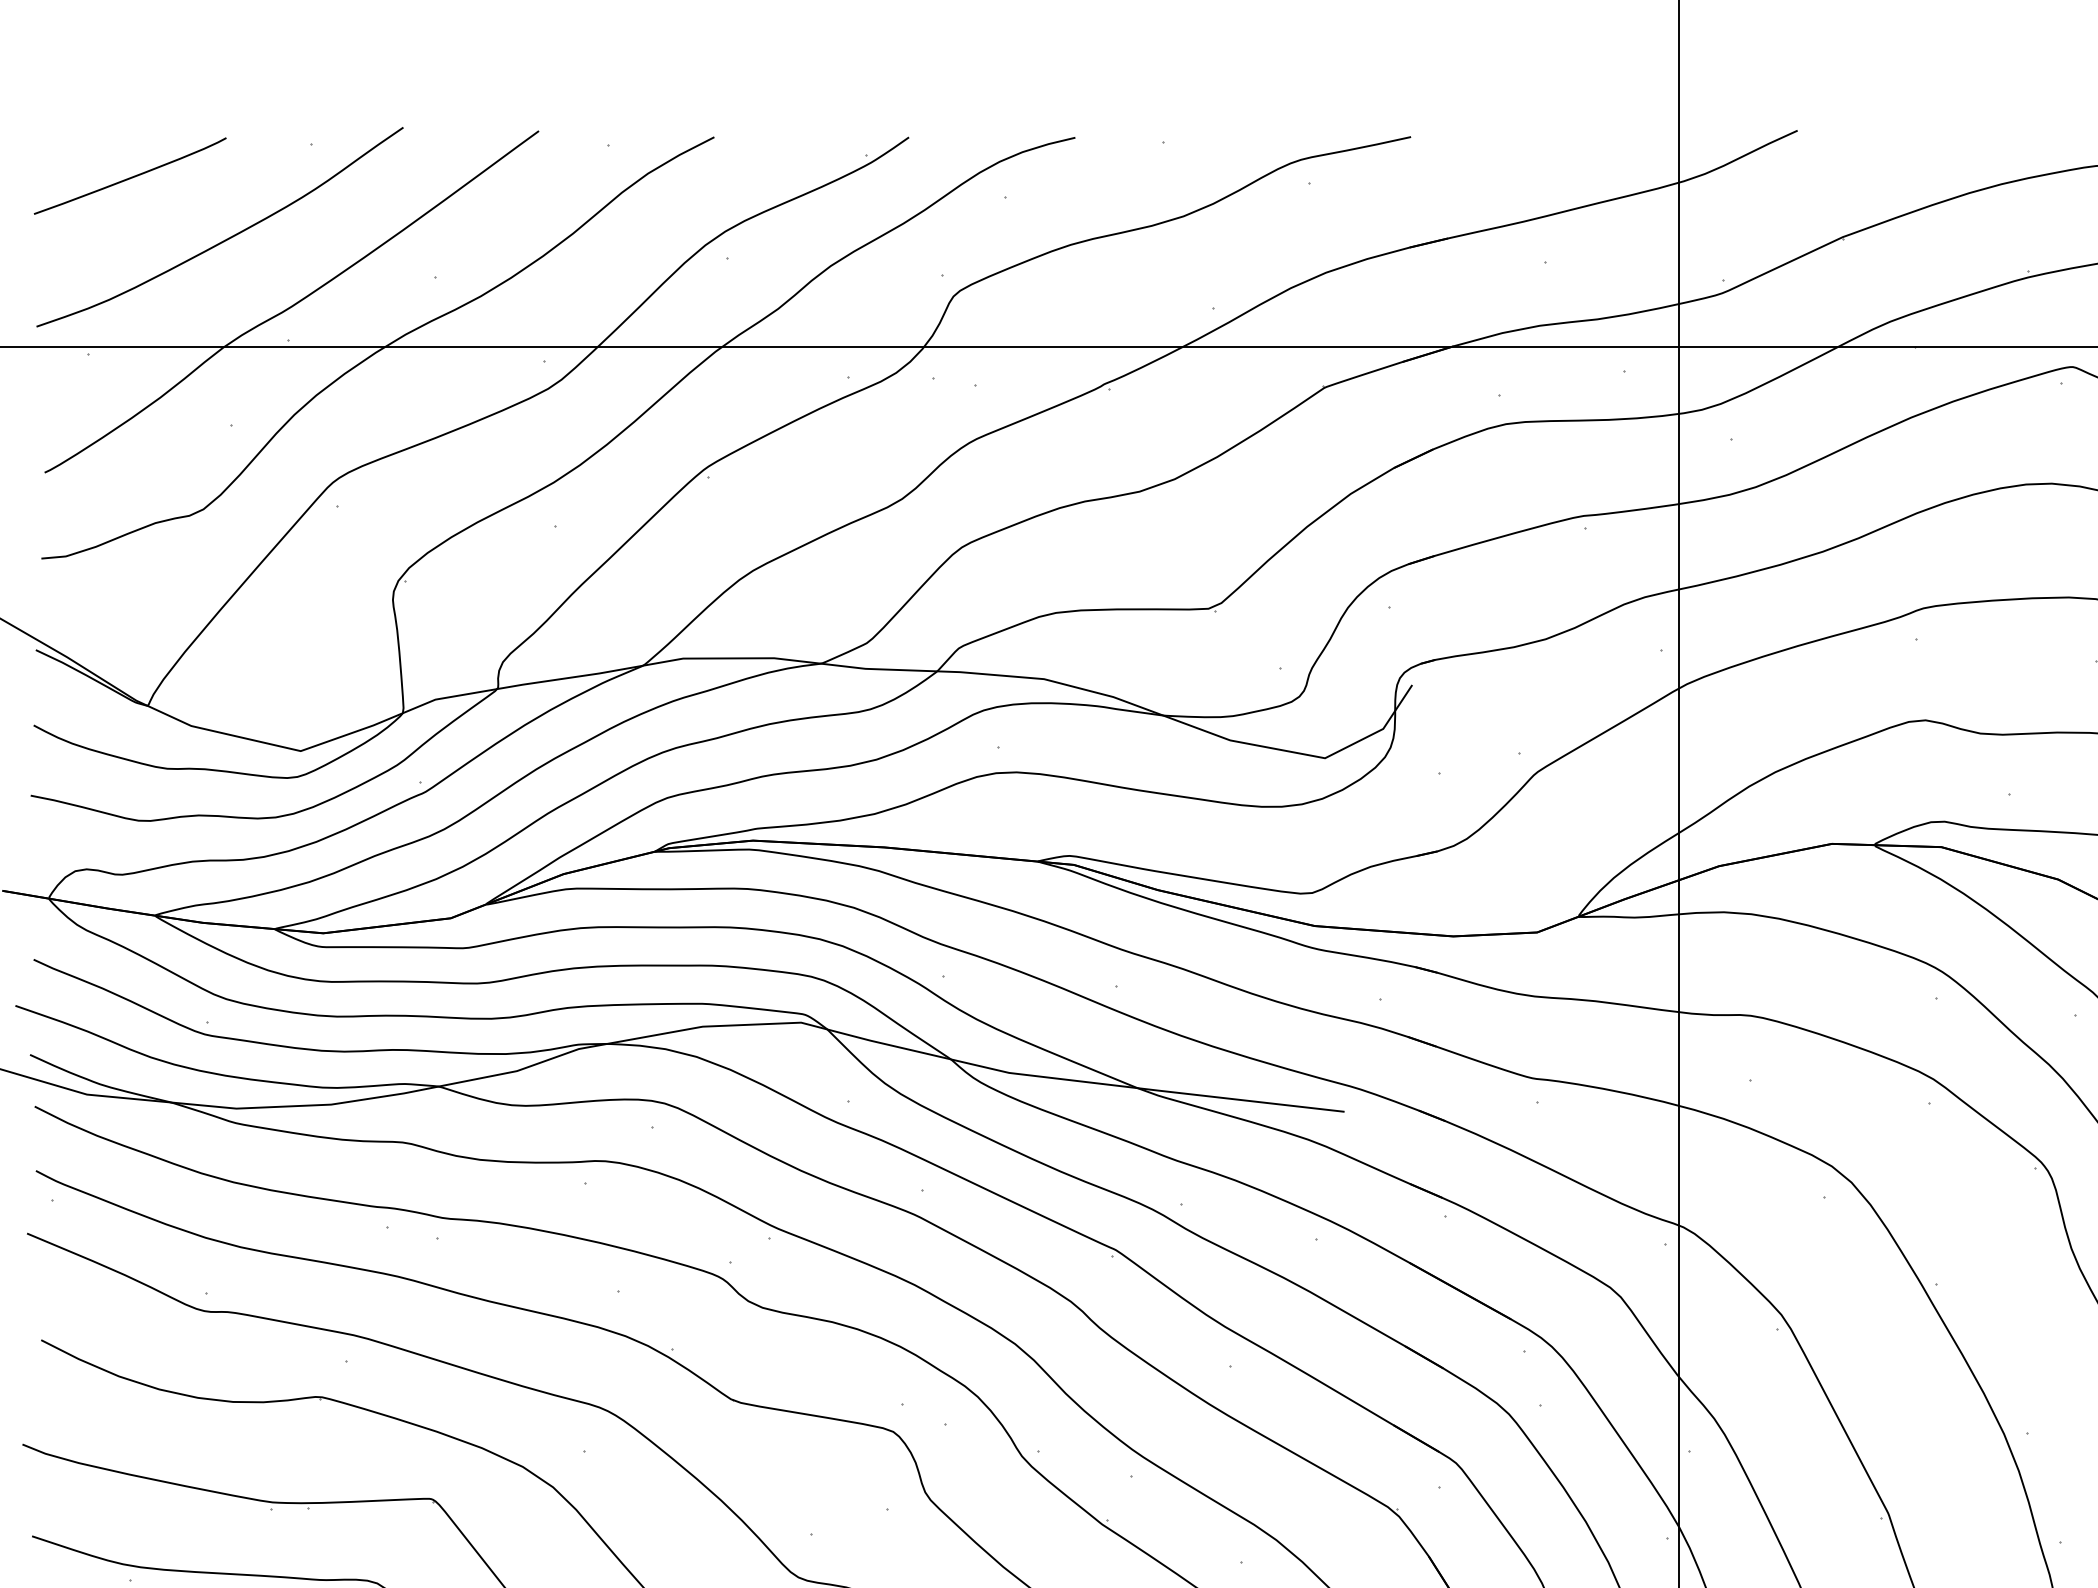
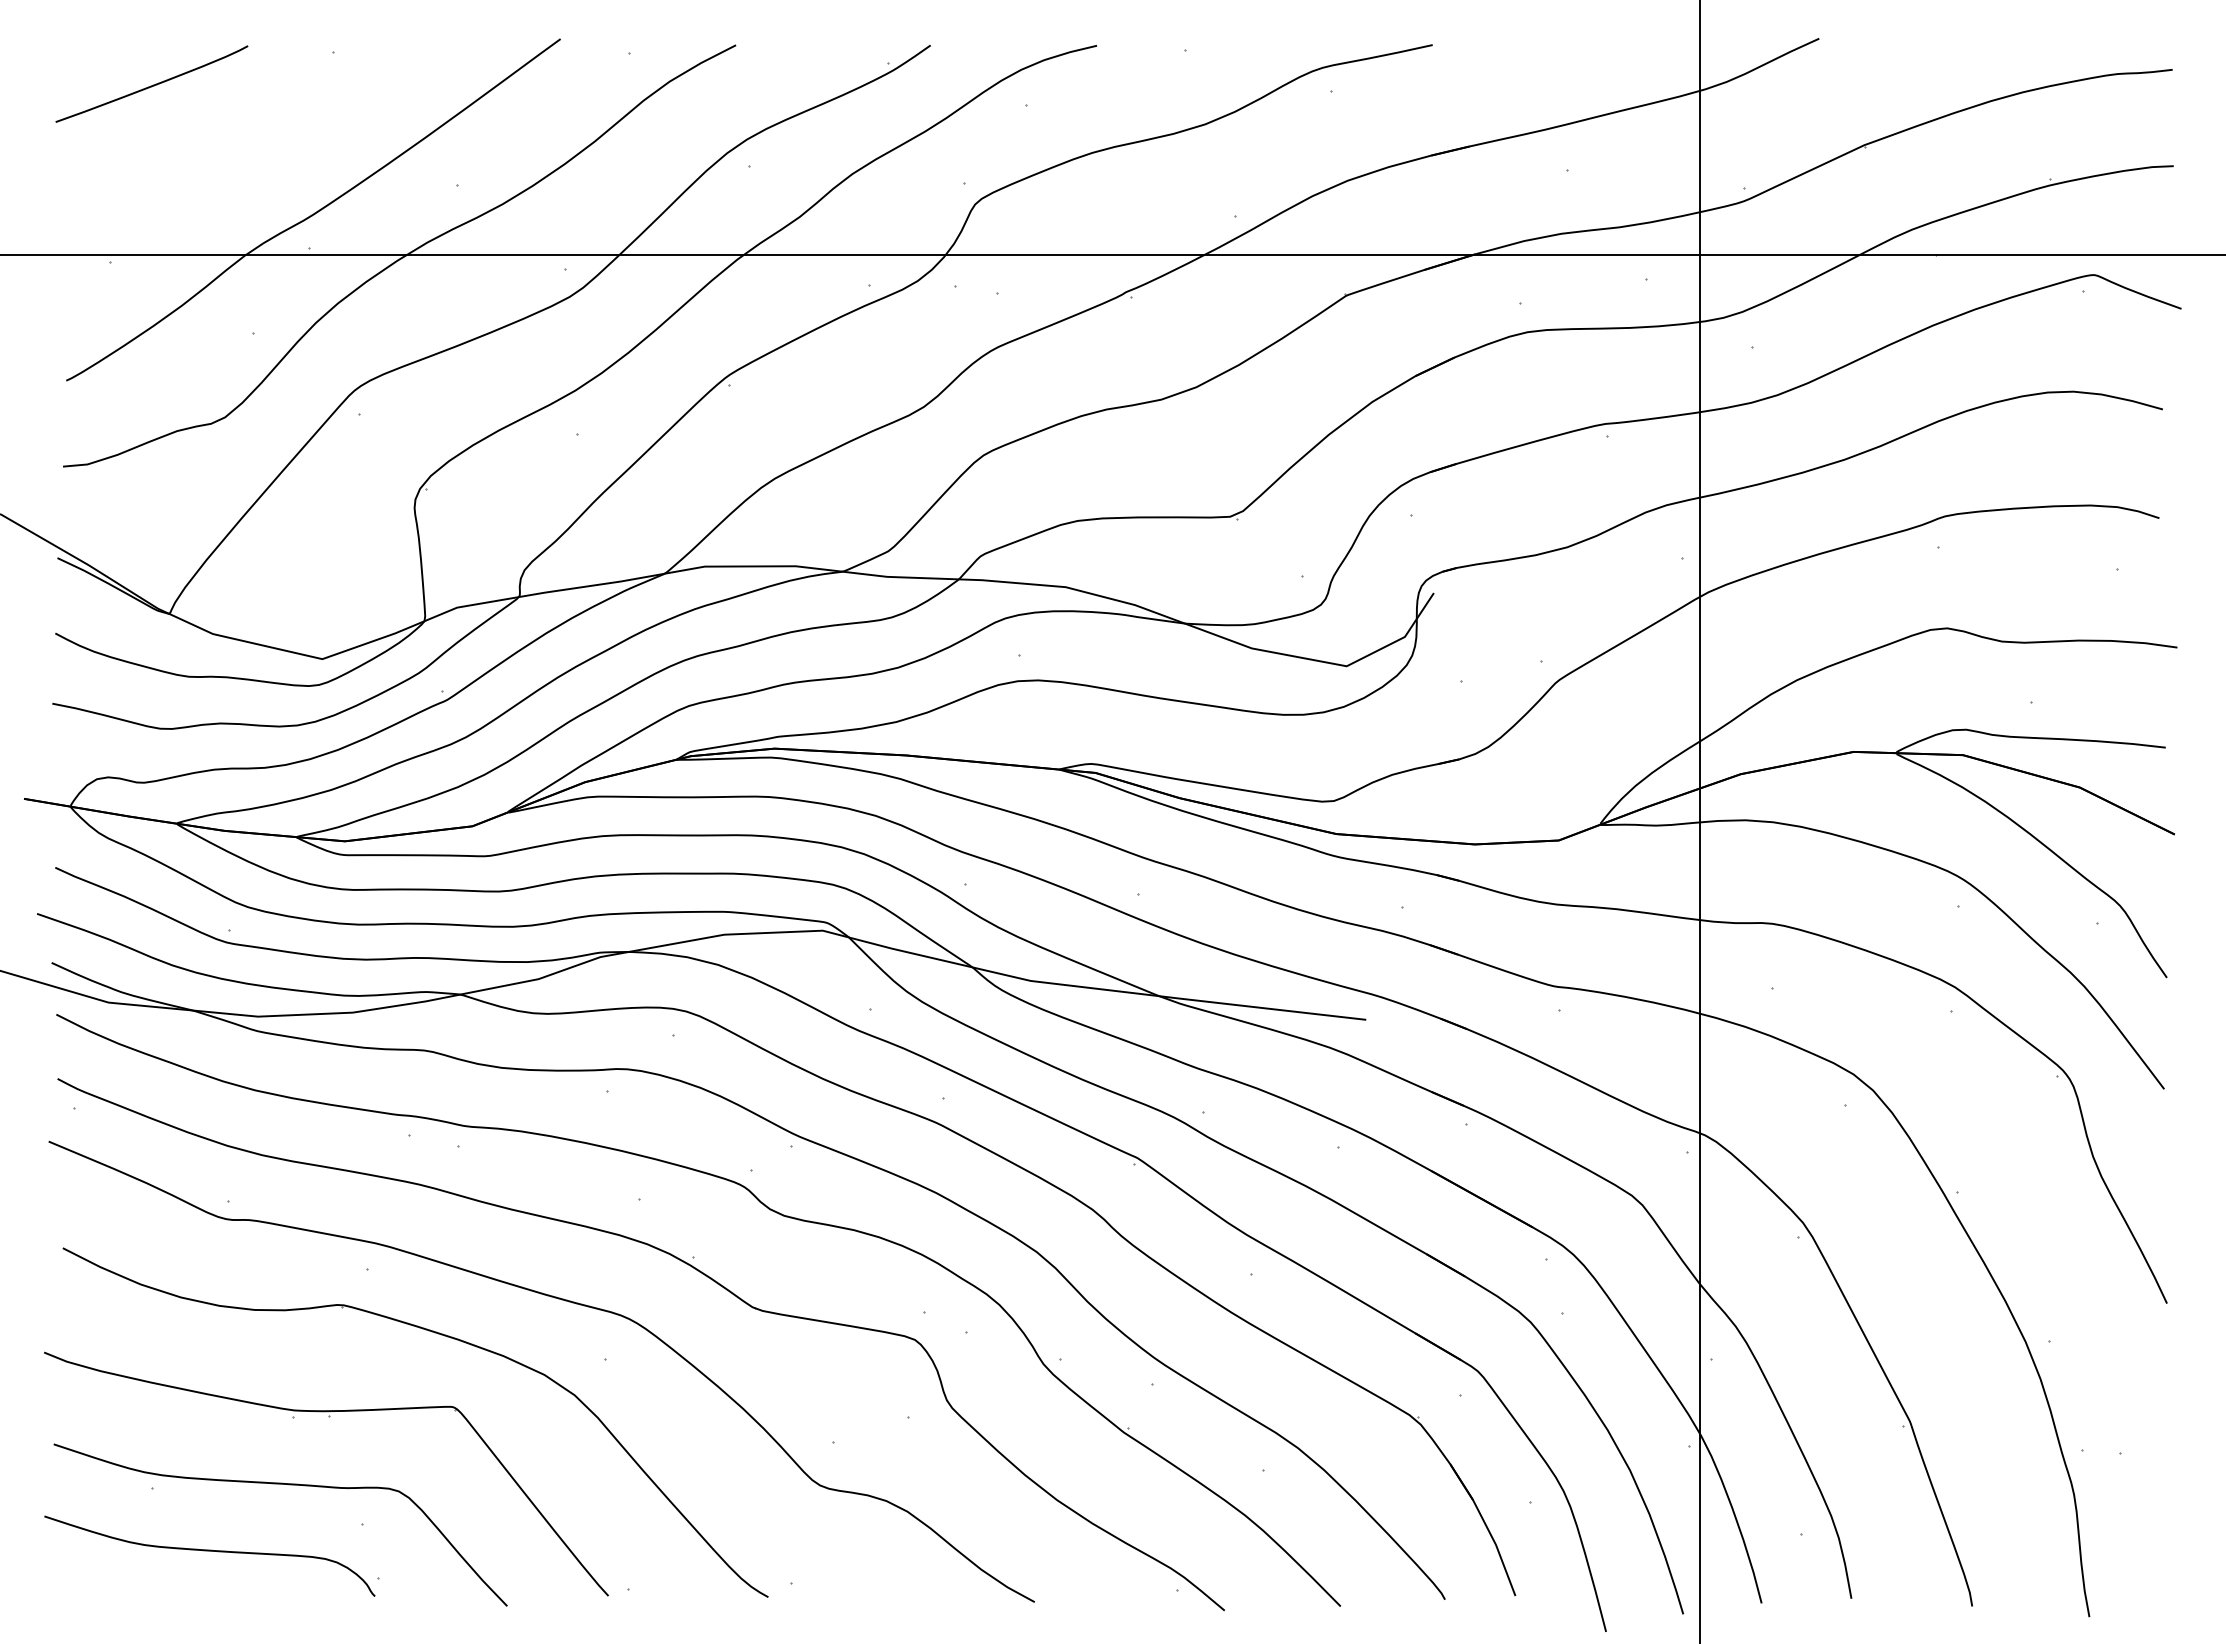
curve: (224, 239) -> (246, 147), removed

